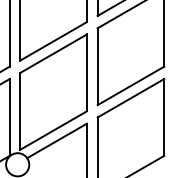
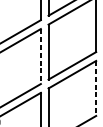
line: (86, 73) -> (40, 56), solid -> dashed
line: (164, 117) -> (96, 88), solid -> dashed

